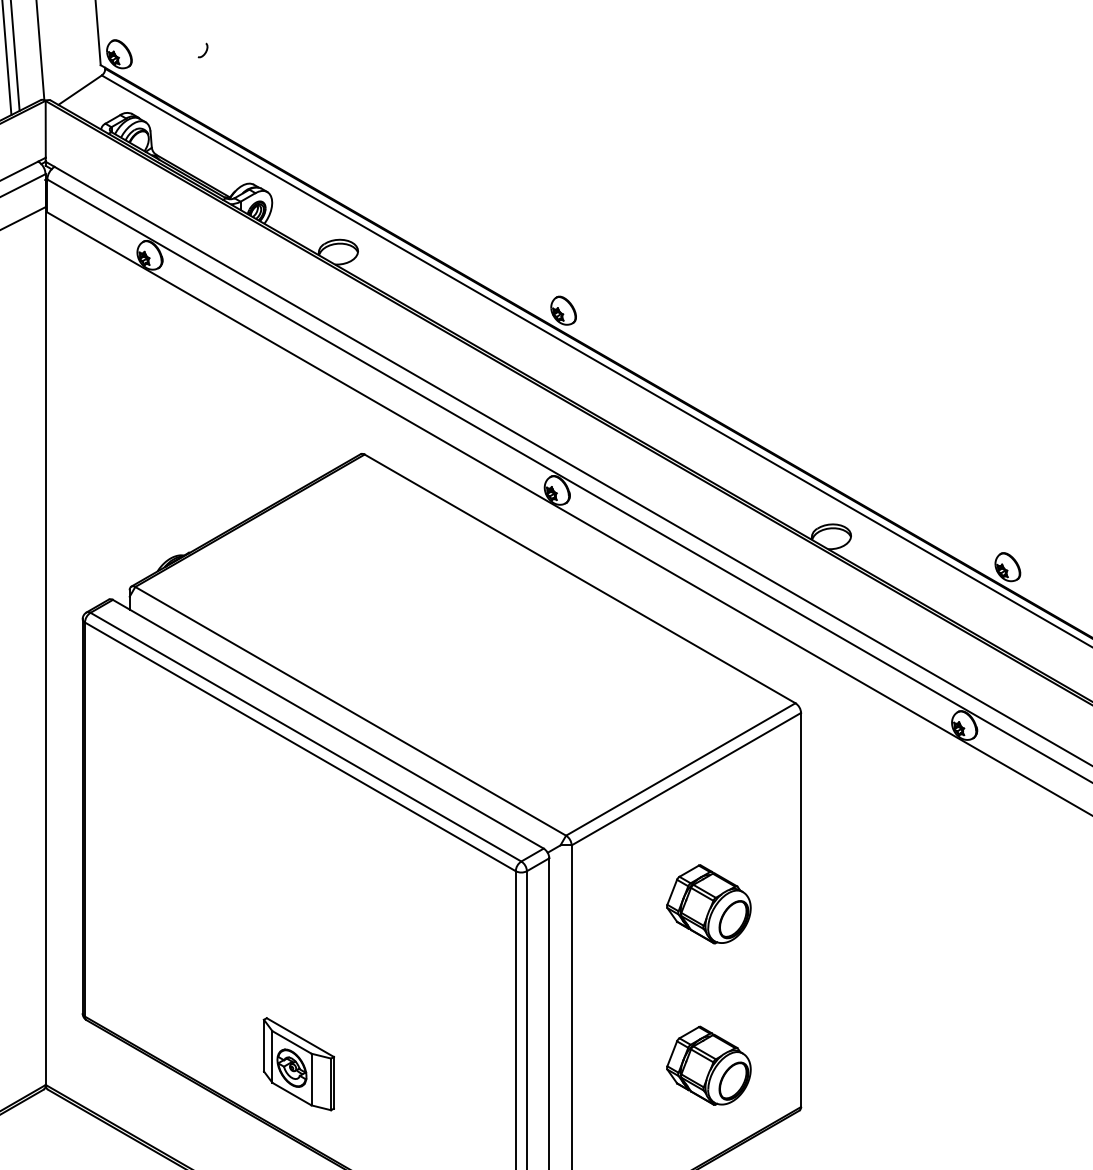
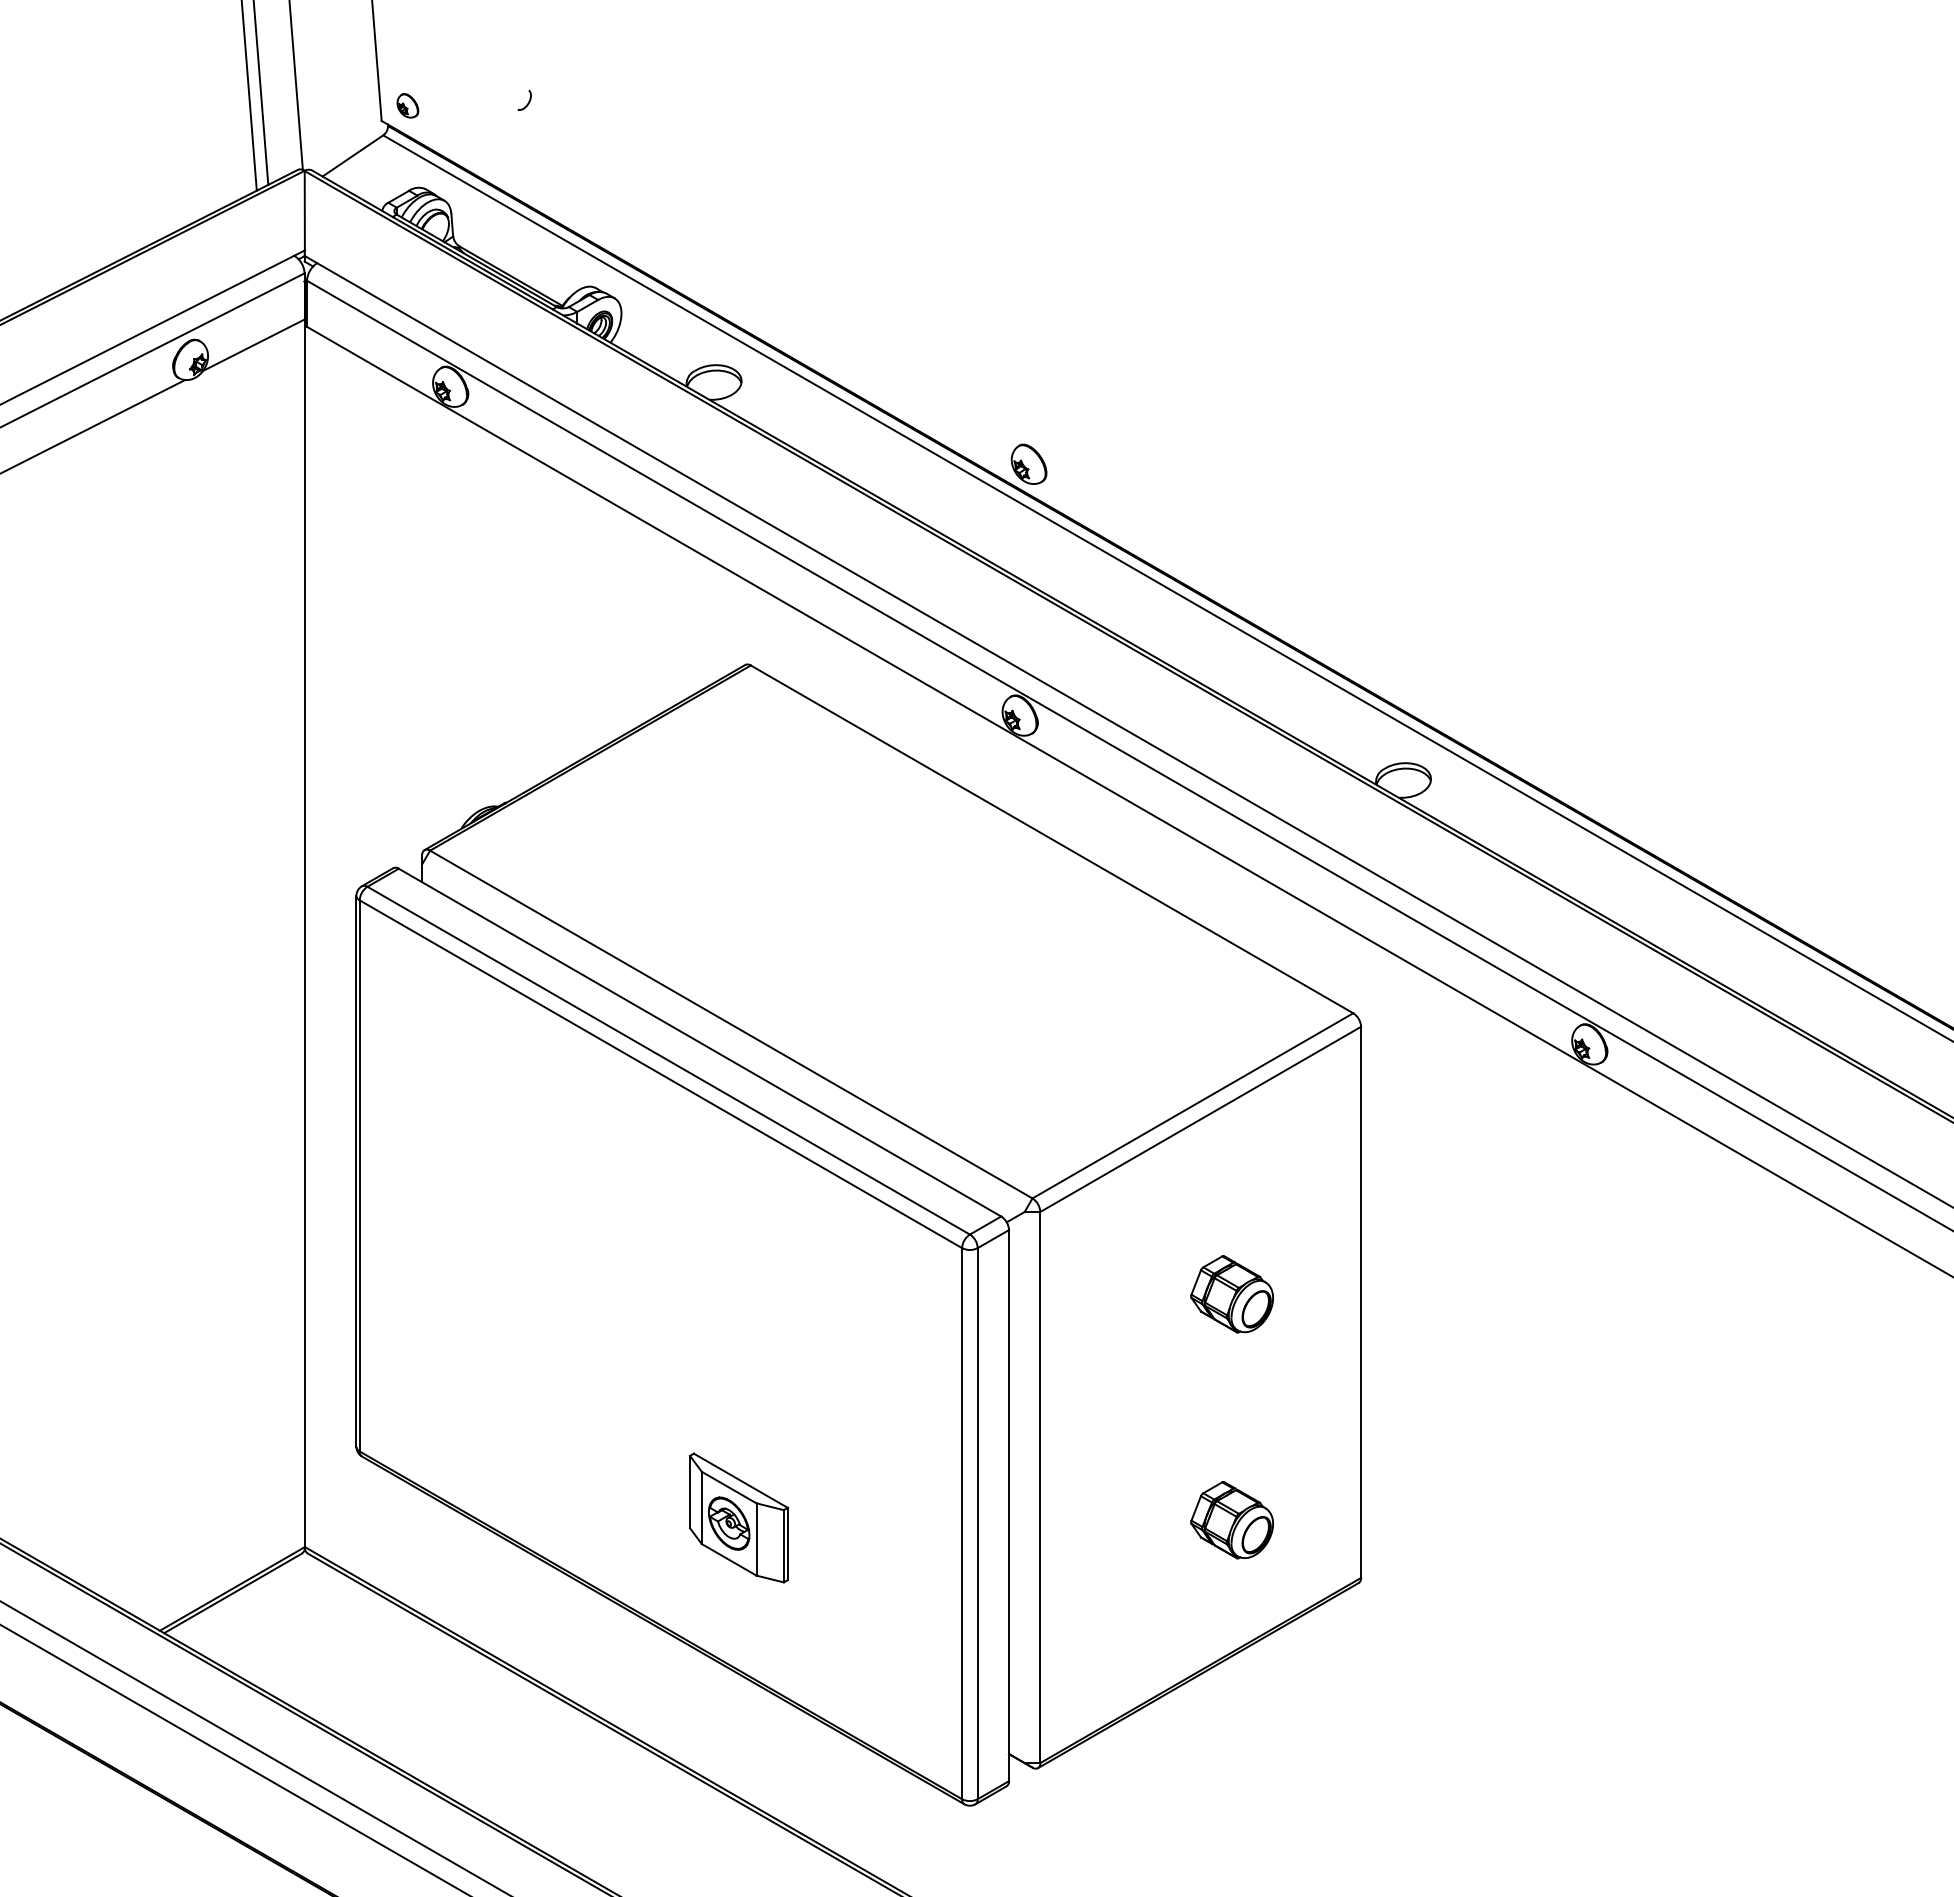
part: (119, 54) -> (407, 105), size x0.6
part: (1008, 566) -> (1650, 822), removed
part: (708, 903) -> (1231, 1293), size x0.7
part: (298, 1063) -> (738, 1517), moved
part: (708, 1065) -> (1231, 1519), size x0.7

